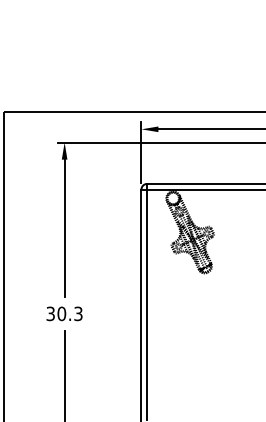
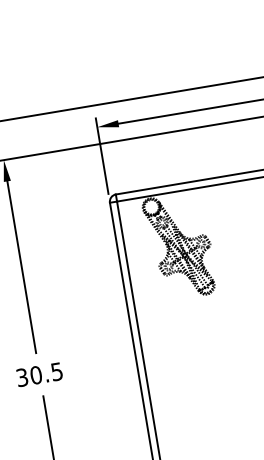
text: (78, 313) -> (57, 371), 30.3 -> 30.5

